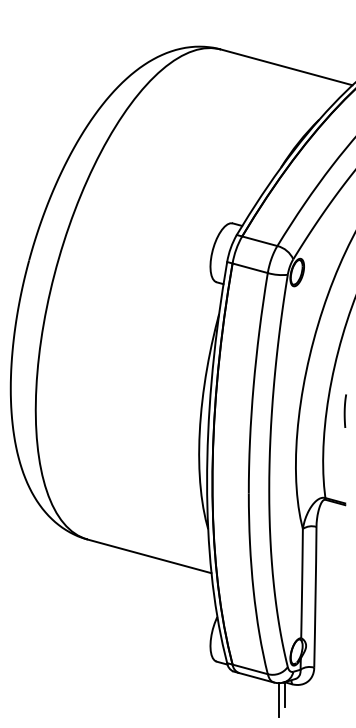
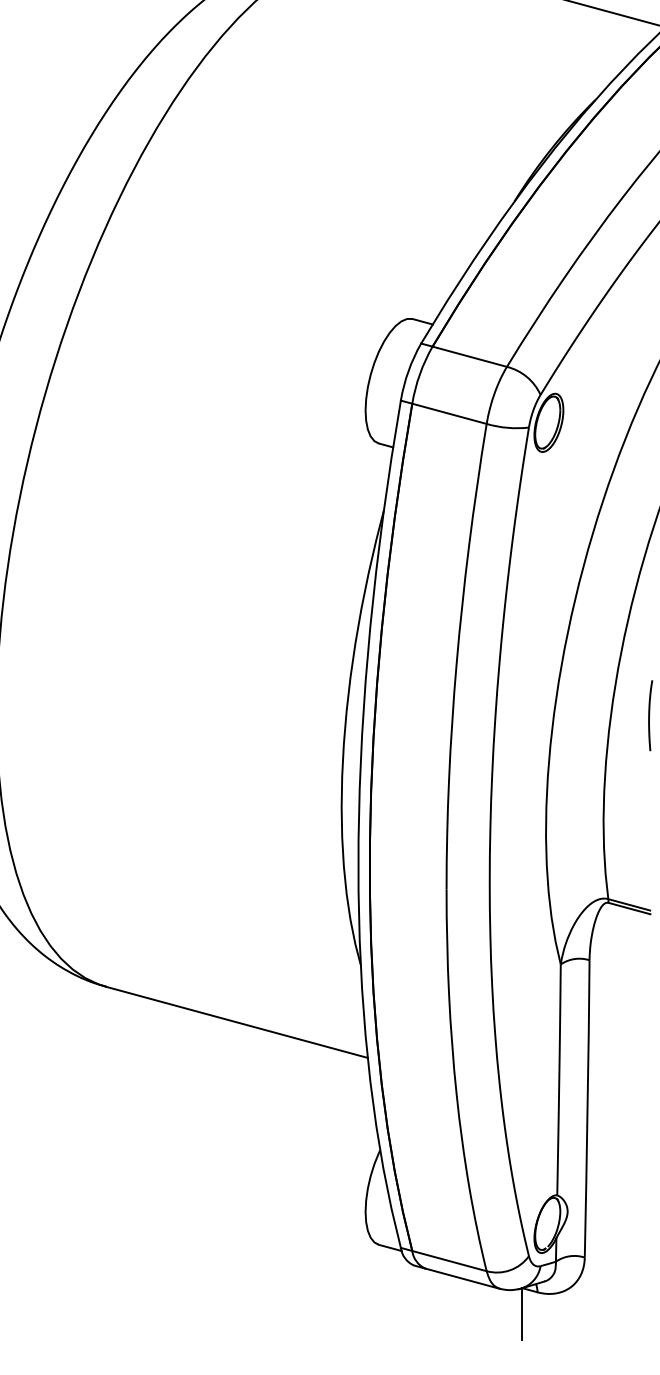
line: (279, 699) -> (511, 1324), removed

